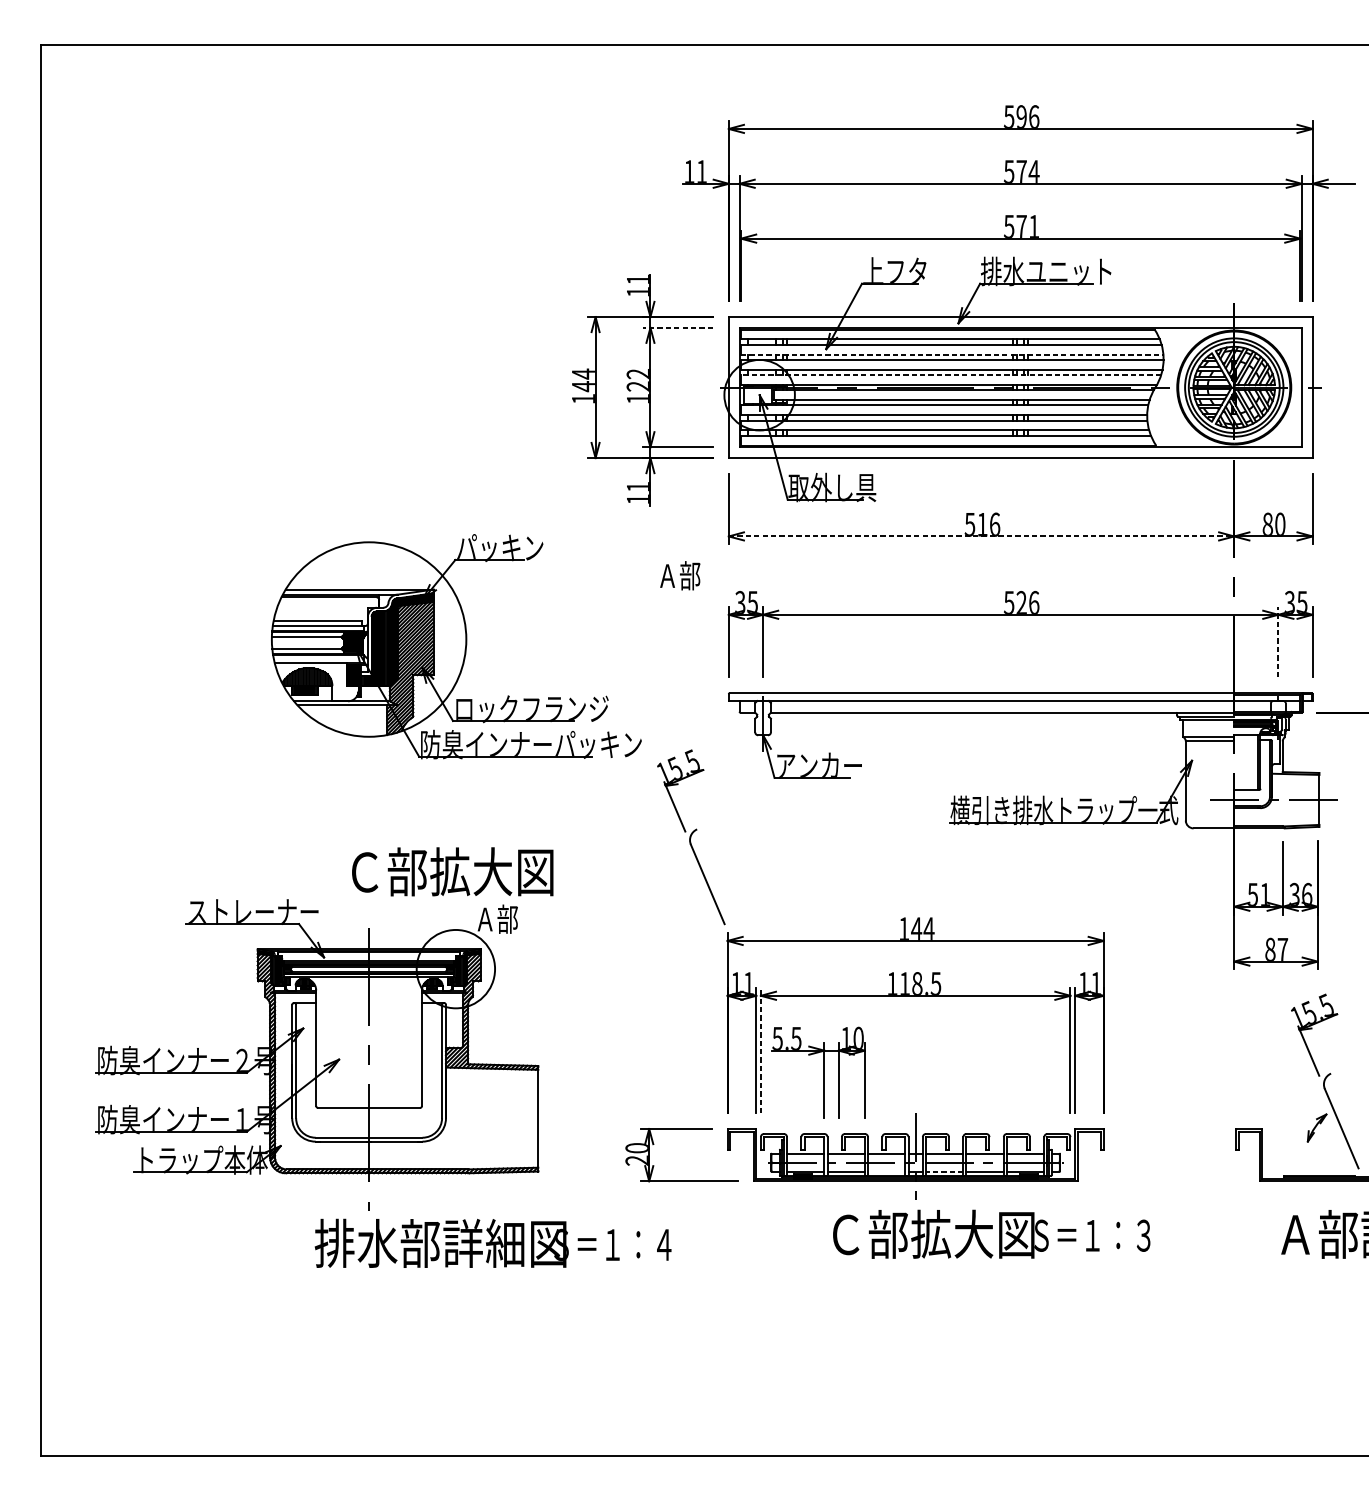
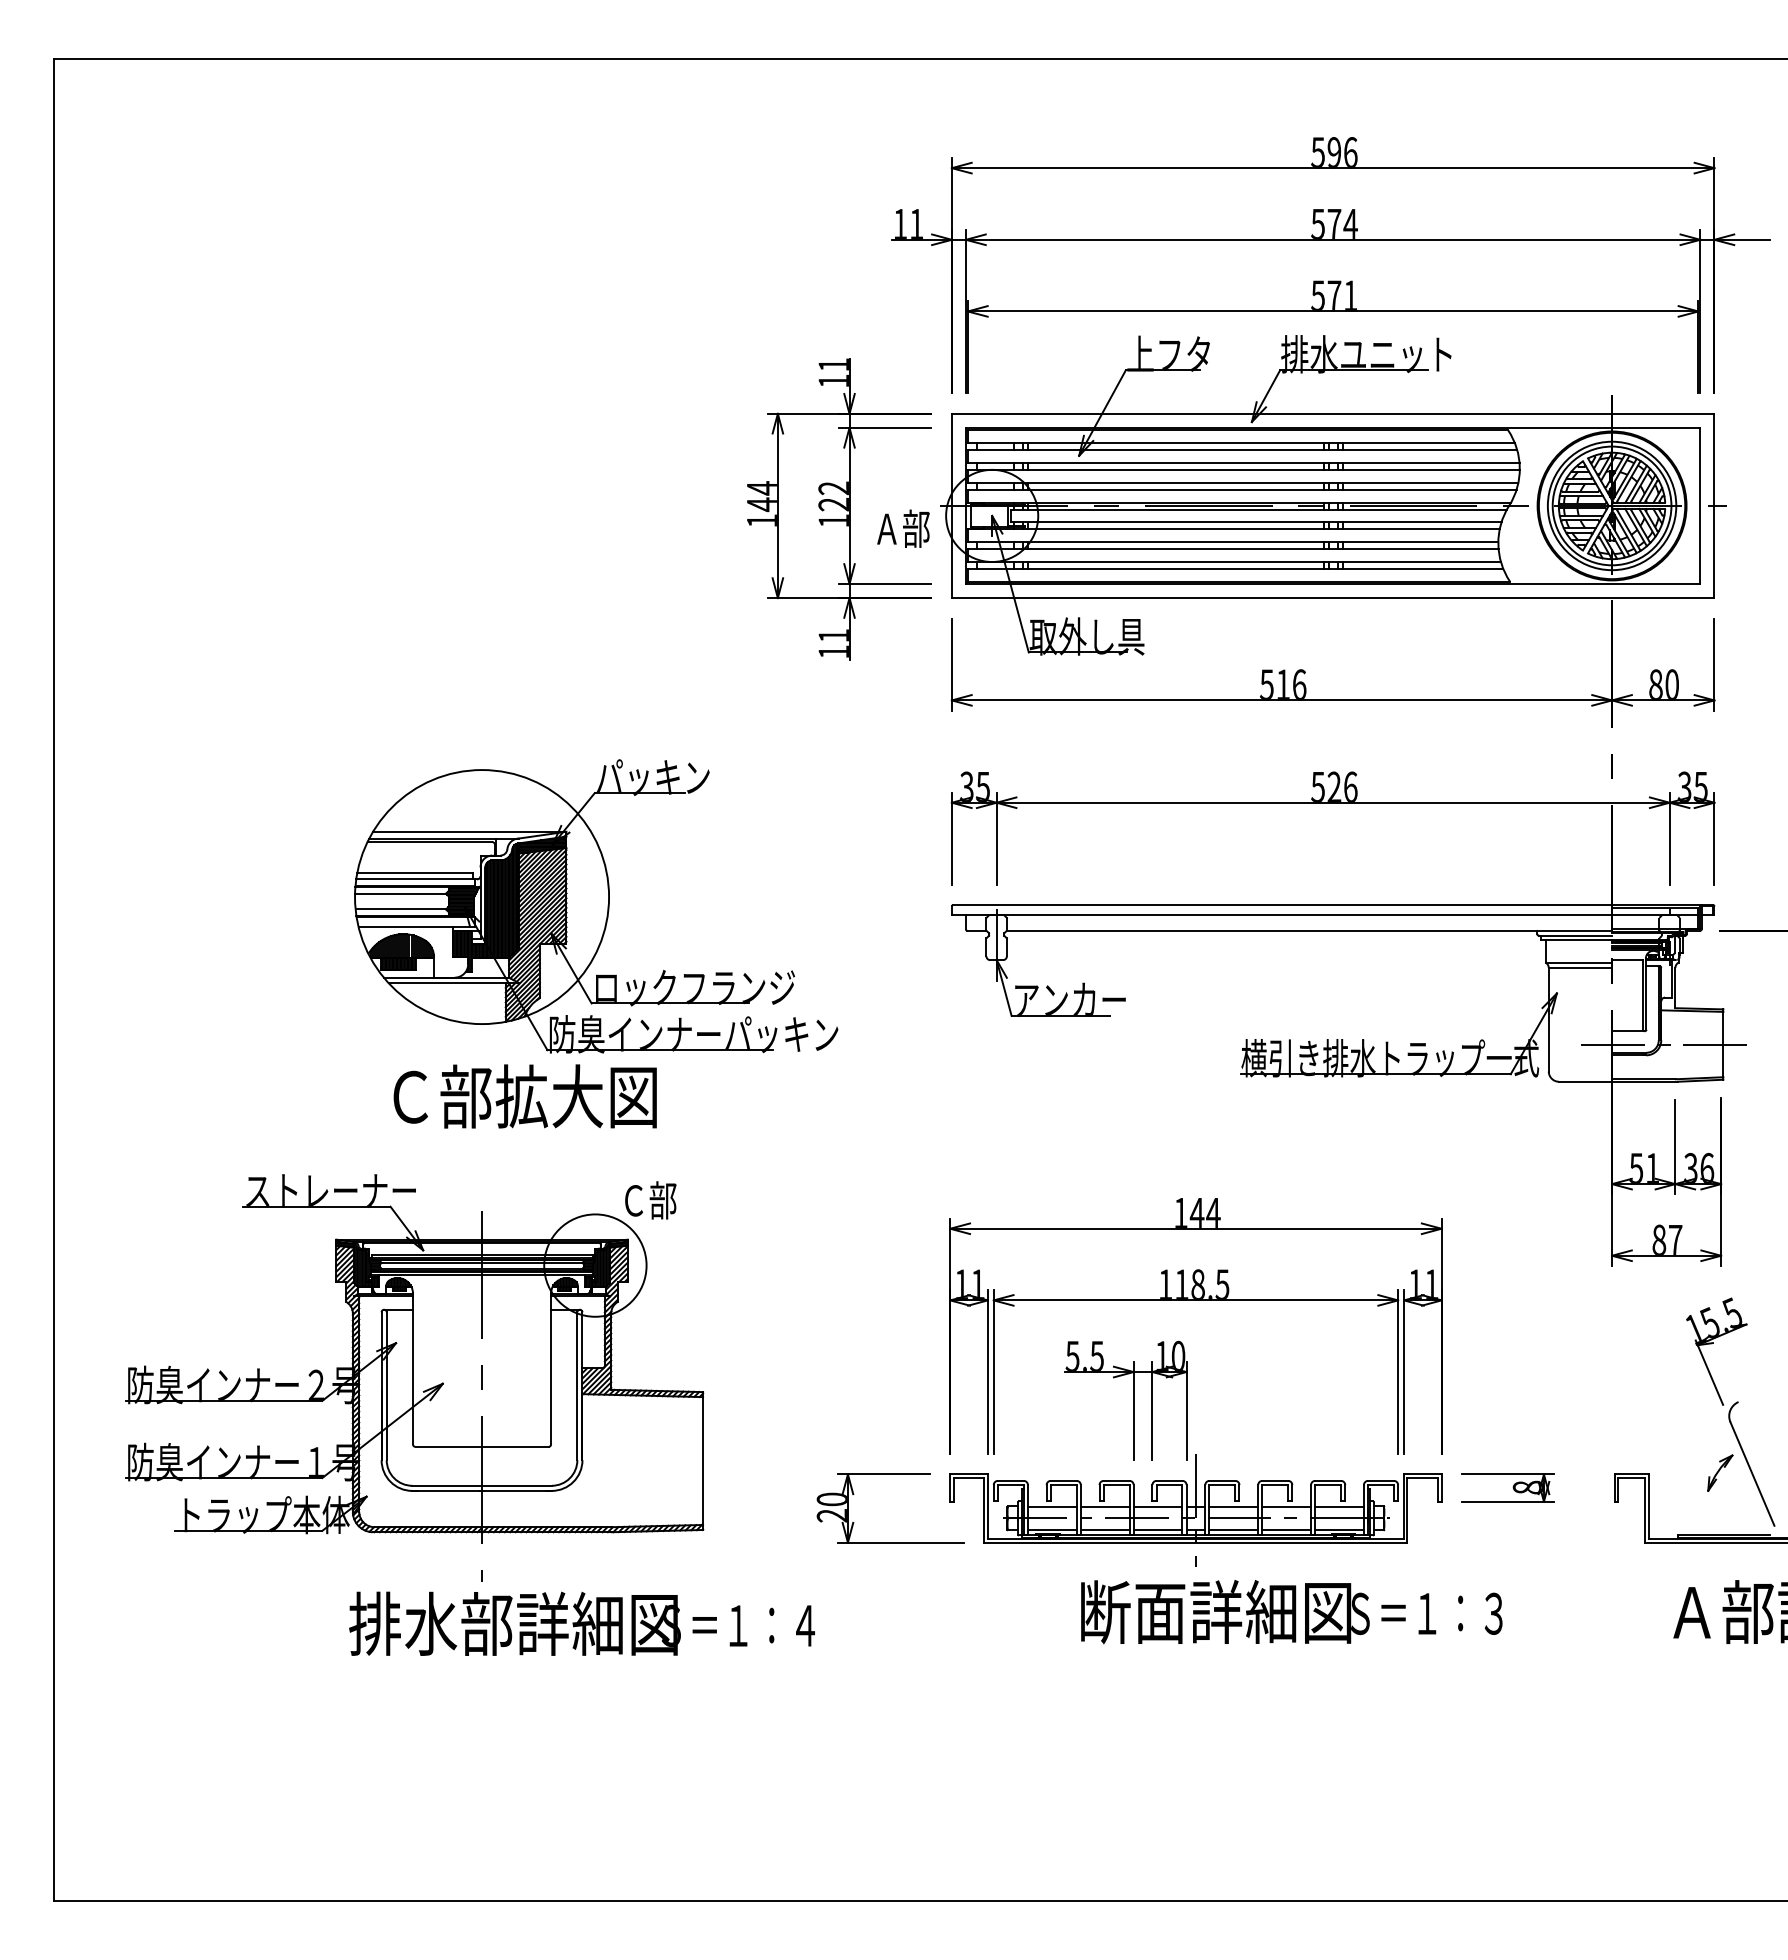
line: (677, 327) -> (884, 427), dashed -> solid
line: (952, 354) -> (1243, 462), dashed -> solid
line: (950, 374) -> (1241, 489), dashed -> solid
line: (981, 536) -> (1282, 700), dashed -> solid
text: (680, 575) -> (903, 528), moved
line: (1278, 642) -> (1669, 838), dashed -> solid
part: (456, 646) -> (596, 906), moved
part: (691, 836) -> (902, 1092), removed
text: (452, 871) -> (524, 1096), moved
text: (485, 919) -> (633, 1200), Ａ部 -> Ｃ部
line: (760, 1050) -> (993, 1372), dashed -> solid
part: (824, 1072) -> (1133, 1400), moved
part: (1154, 1139) -> (1507, 1487), added
line: (886, 1171) -> (1157, 1530), added
line: (944, 1171) -> (1233, 1530), dashed -> solid
text: (910, 1233) -> (1189, 1611), Ｃ部拡大図 -> 断面詳細図
text: (492, 1243) -> (581, 1623), moved

